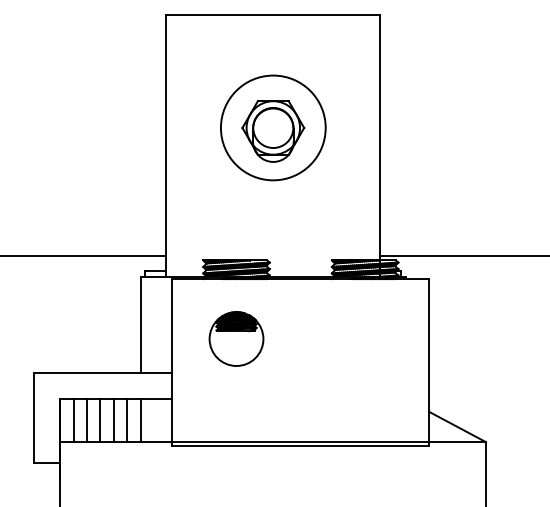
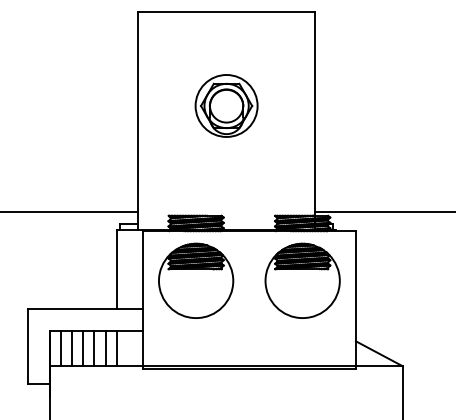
circle: (272, 127) -> (225, 105), size x0.71
part: (236, 338) -> (196, 280), size x1.67
part: (364, 338) -> (302, 280), added

